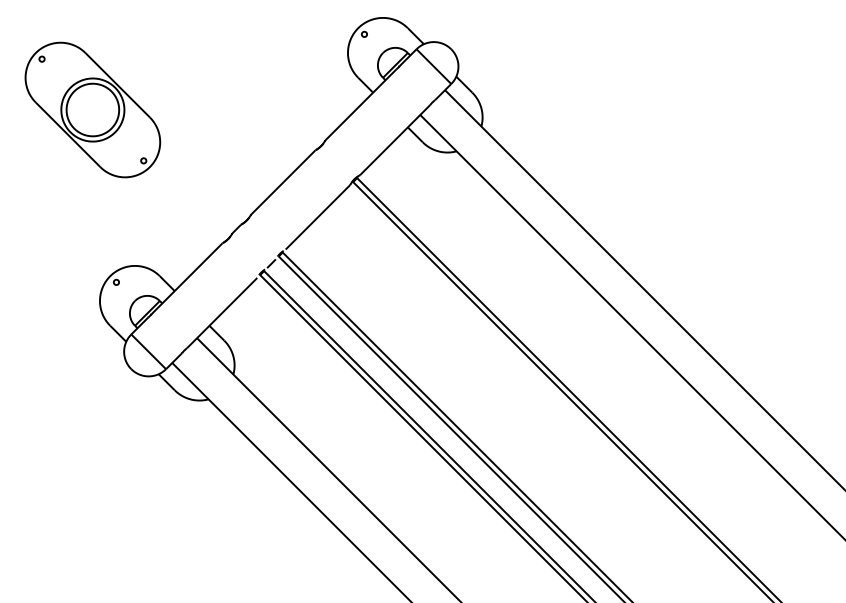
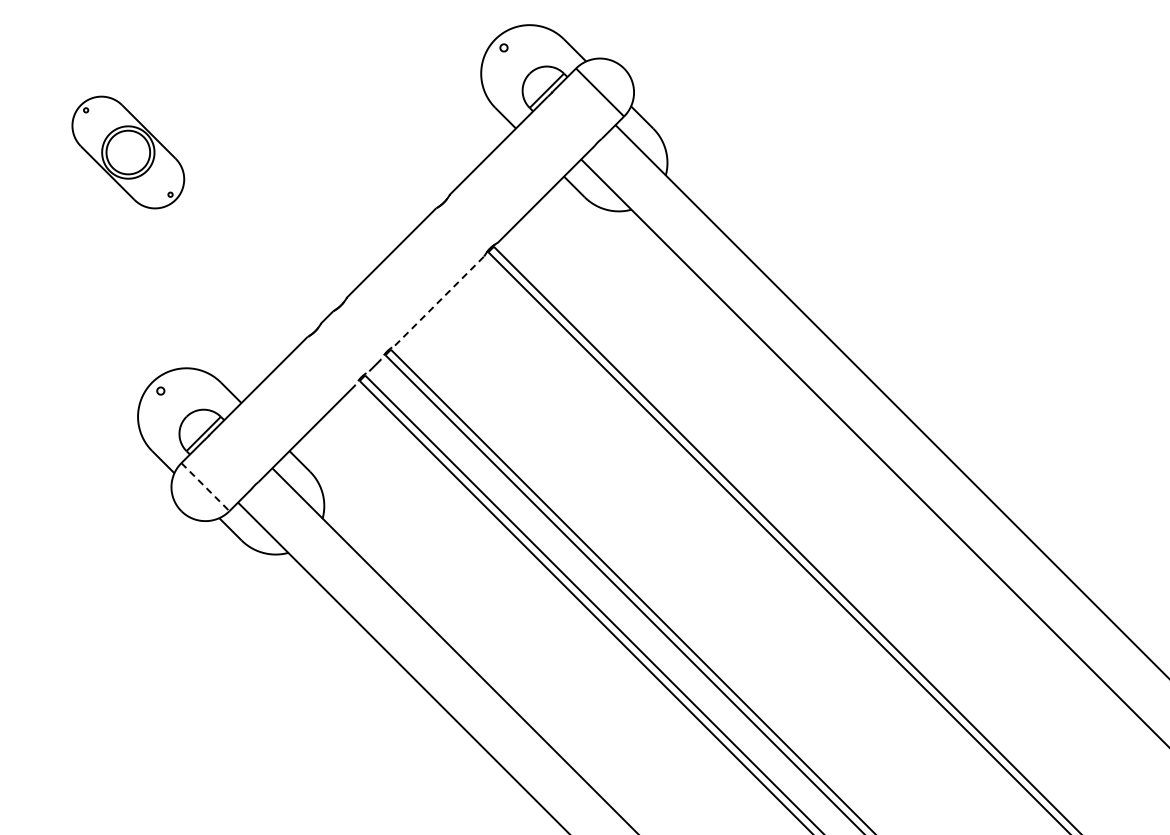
part: (93, 109) -> (128, 152), size x0.6
line: (318, 216) -> (440, 300), solid -> dashed
line: (148, 352) -> (205, 487), solid -> dashed

